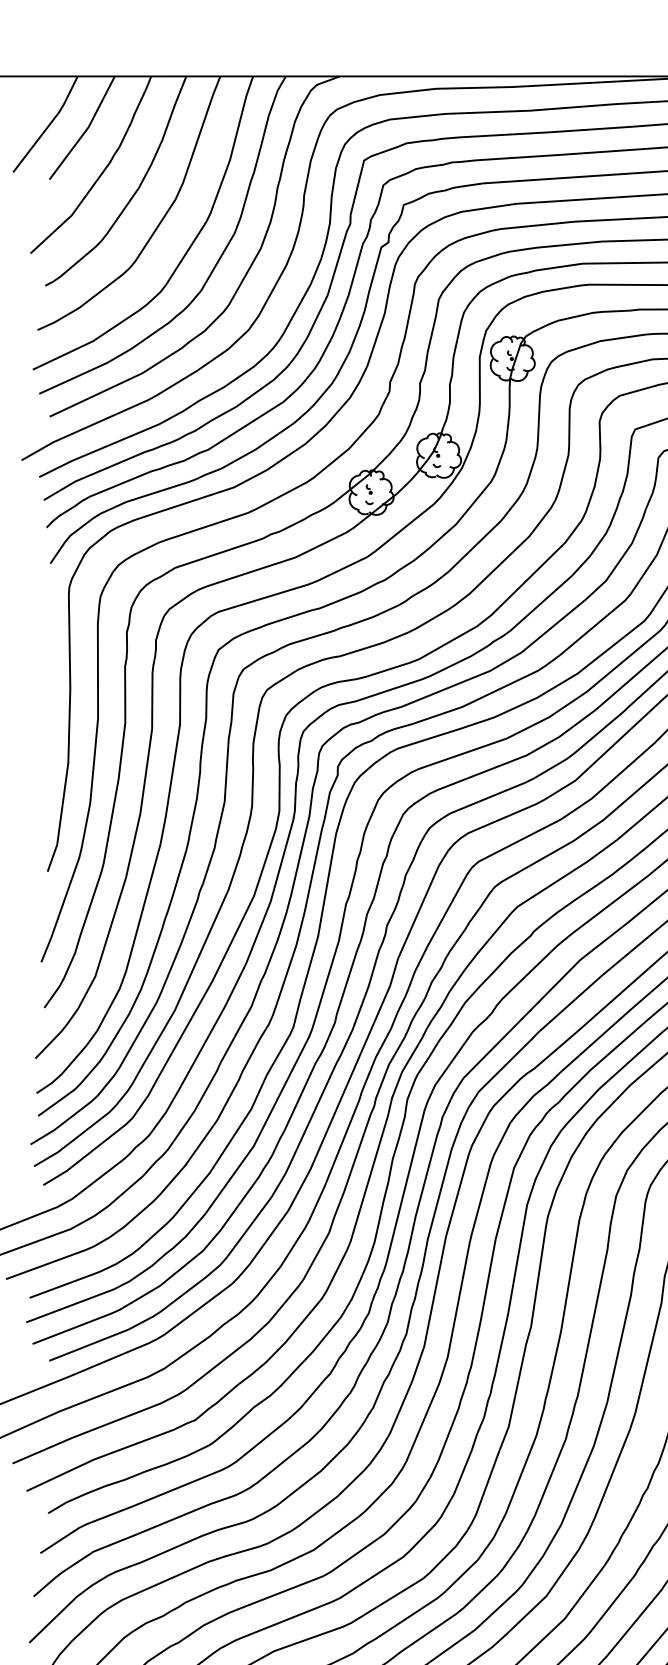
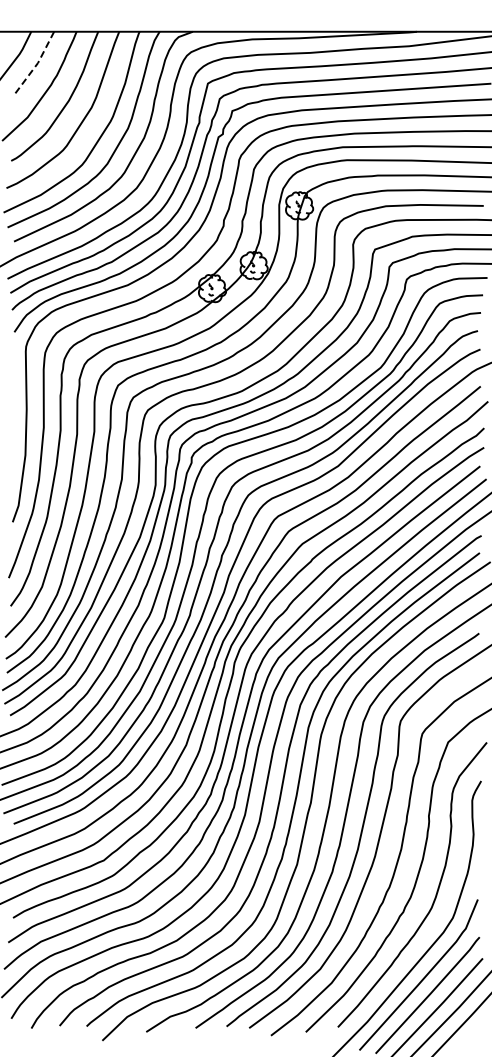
line: (86, 129) -> (36, 64), solid -> dashed

